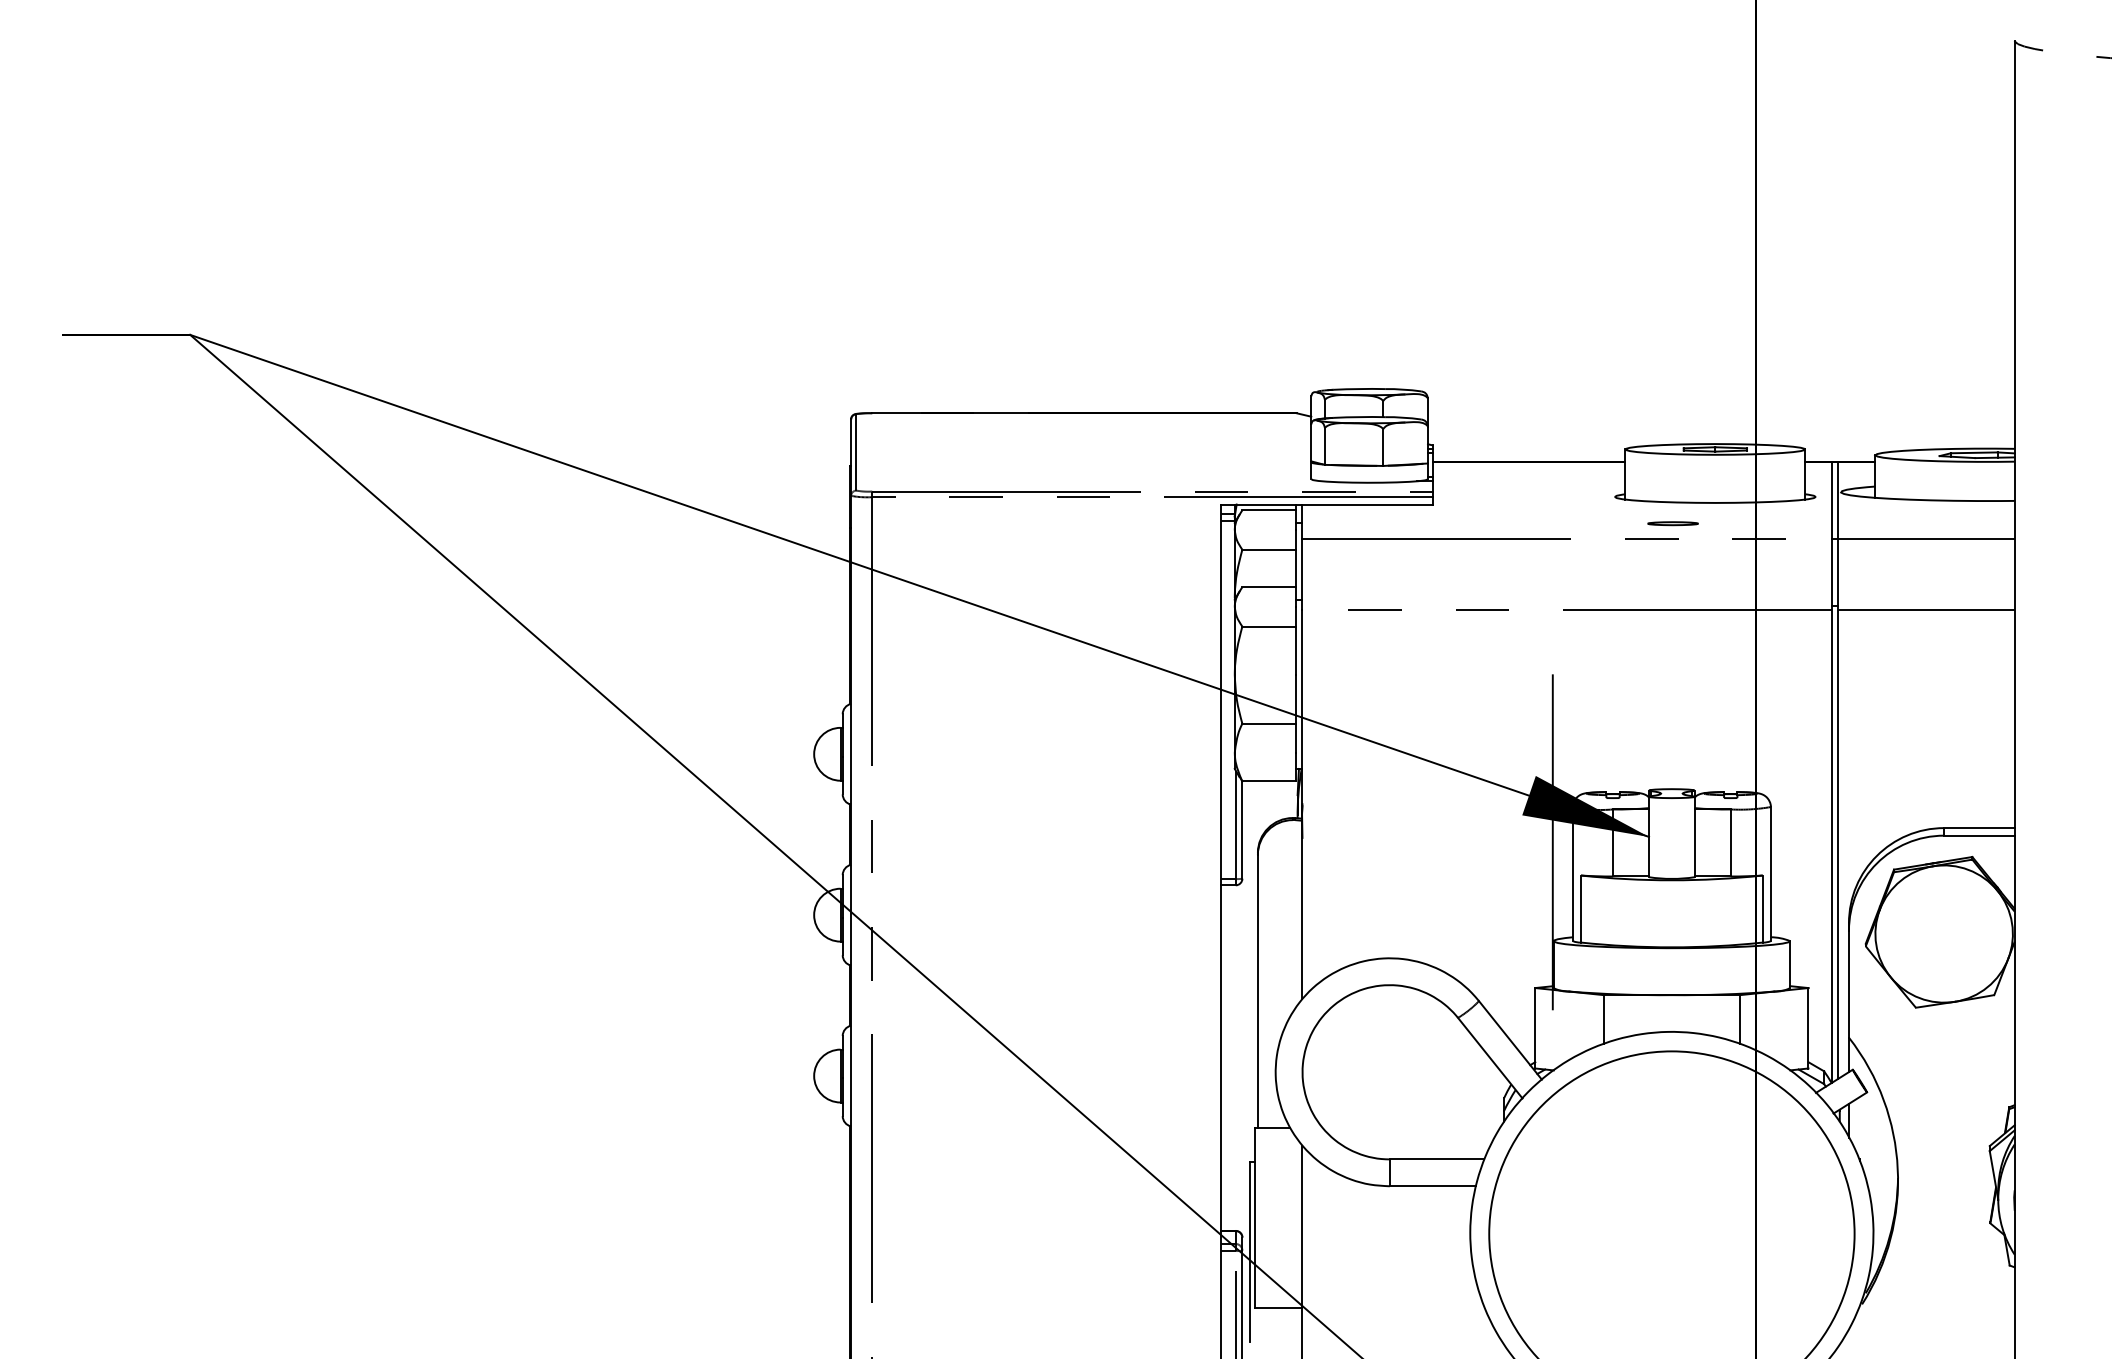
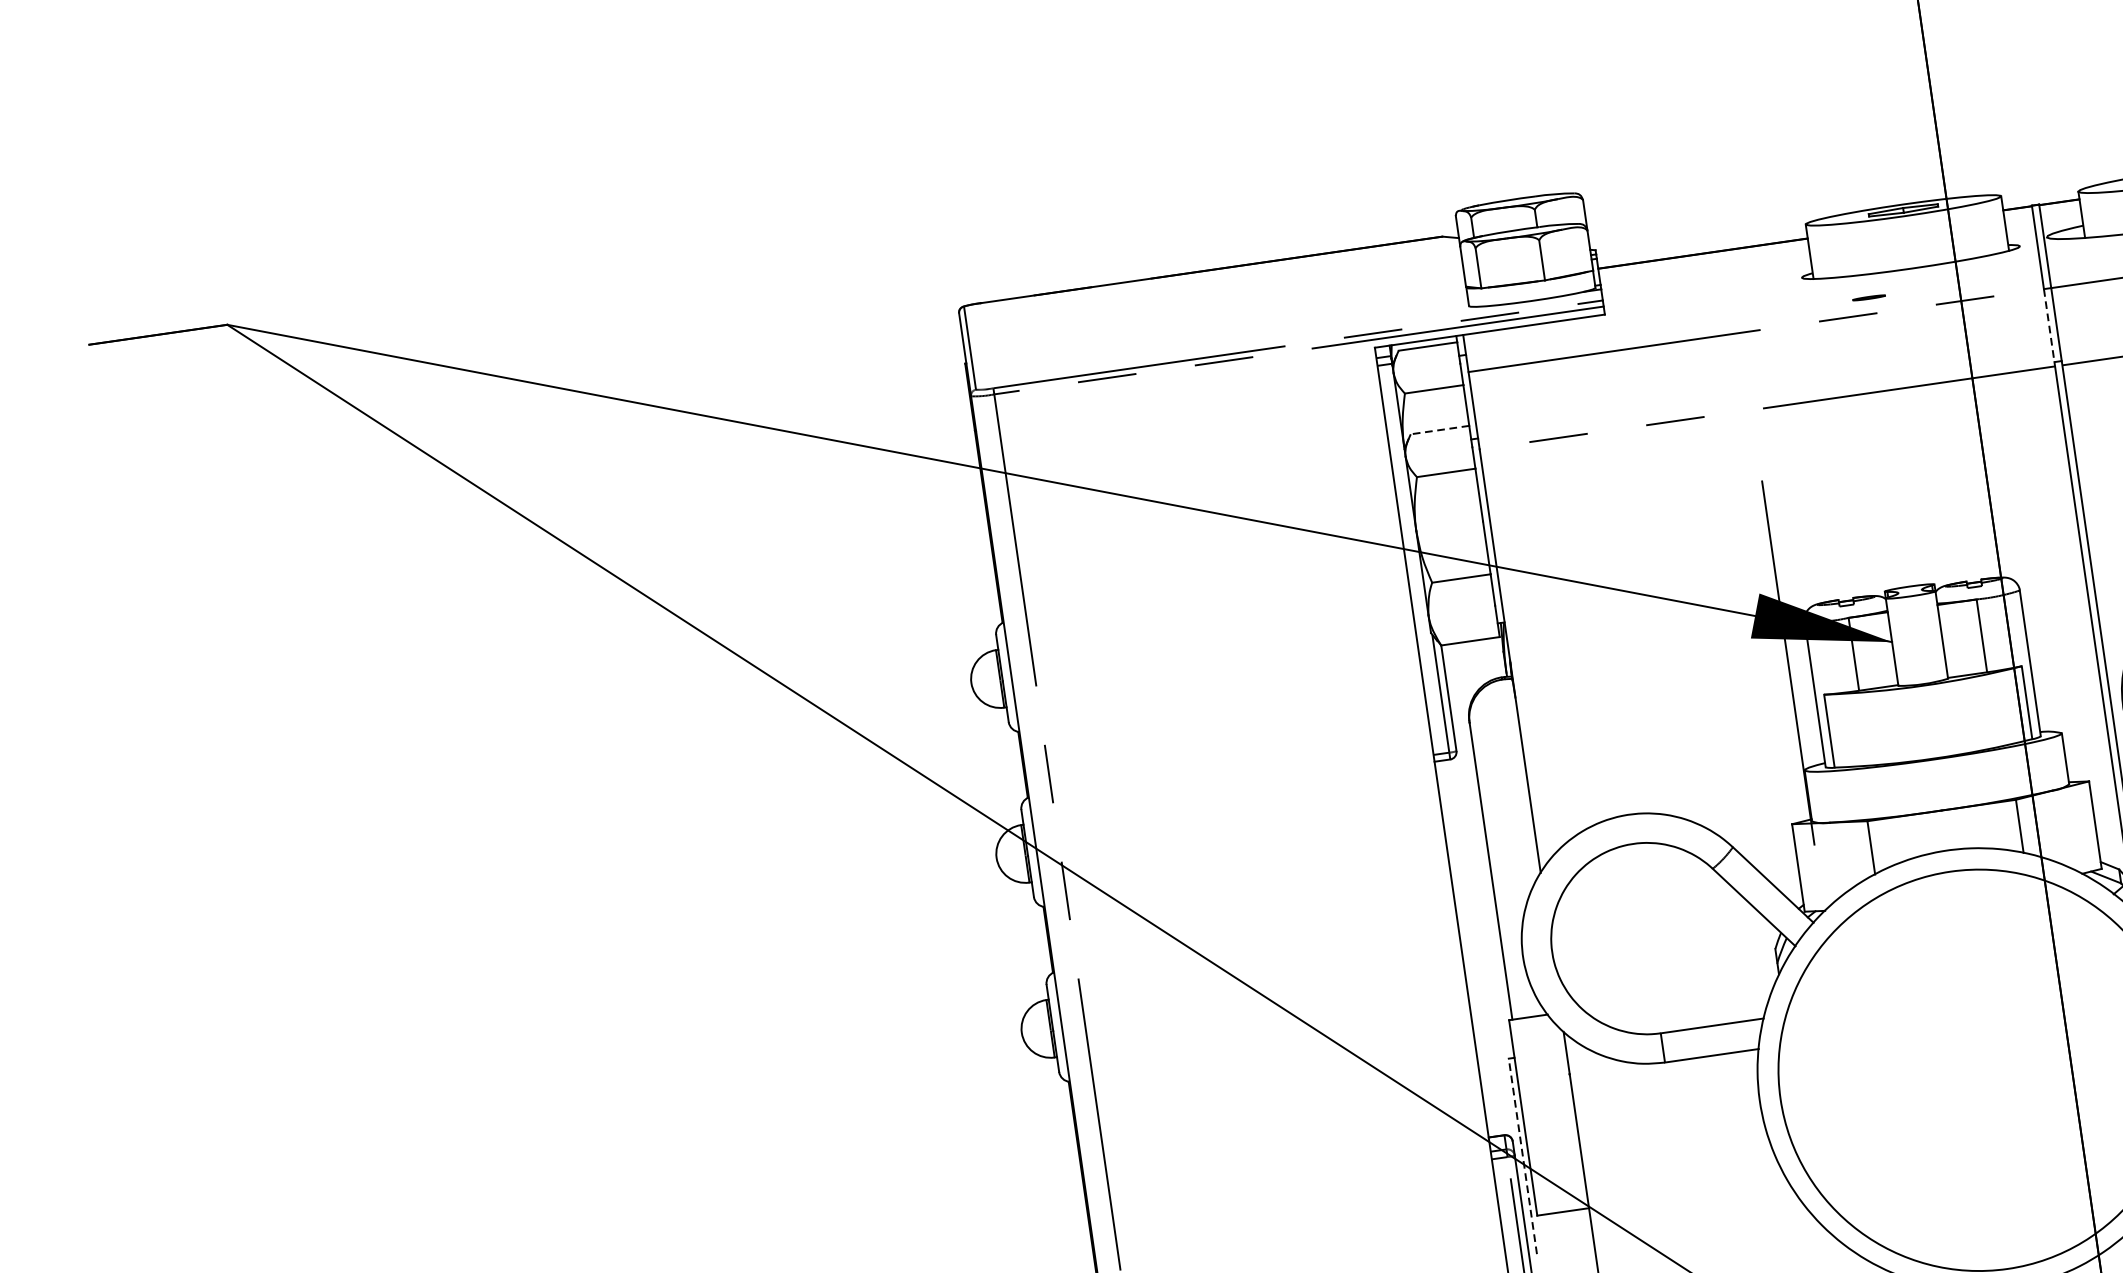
part: (1672, 523) -> (1868, 297), size x0.6
line: (1831, 572) -> (2049, 326), solid -> dashed
line: (1269, 587) -> (1440, 430), solid -> dashed
line: (1249, 1252) -> (1522, 1156), solid -> dashed

